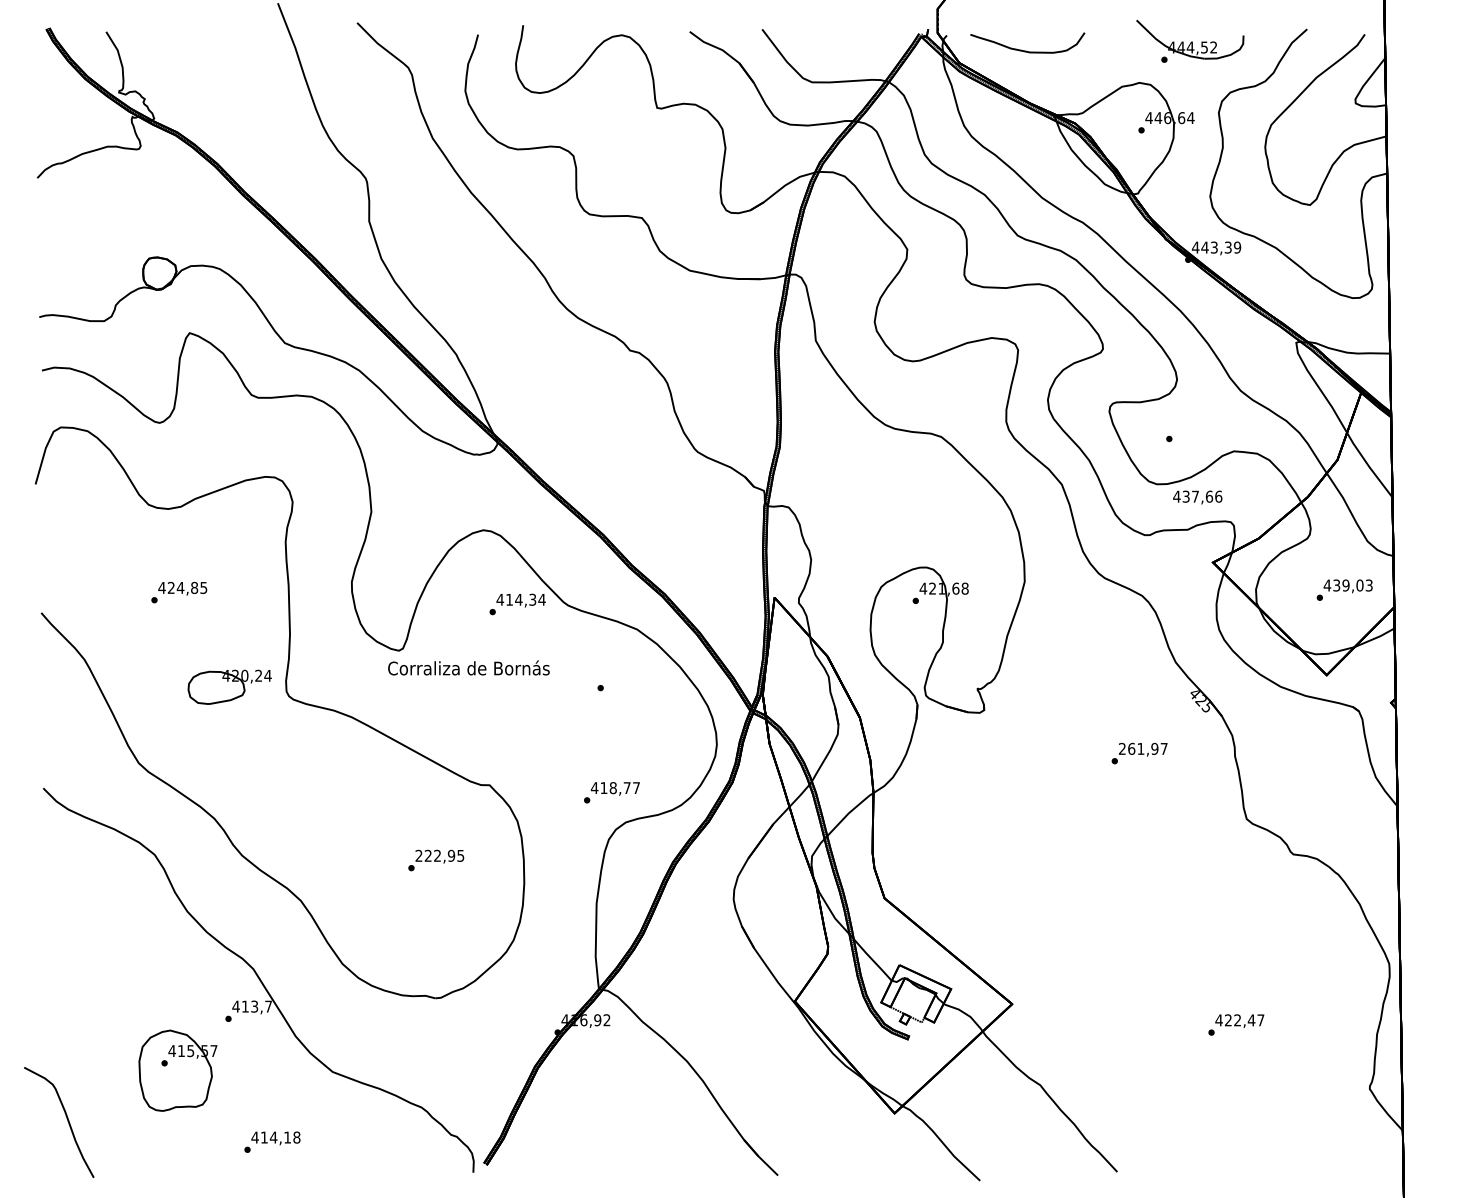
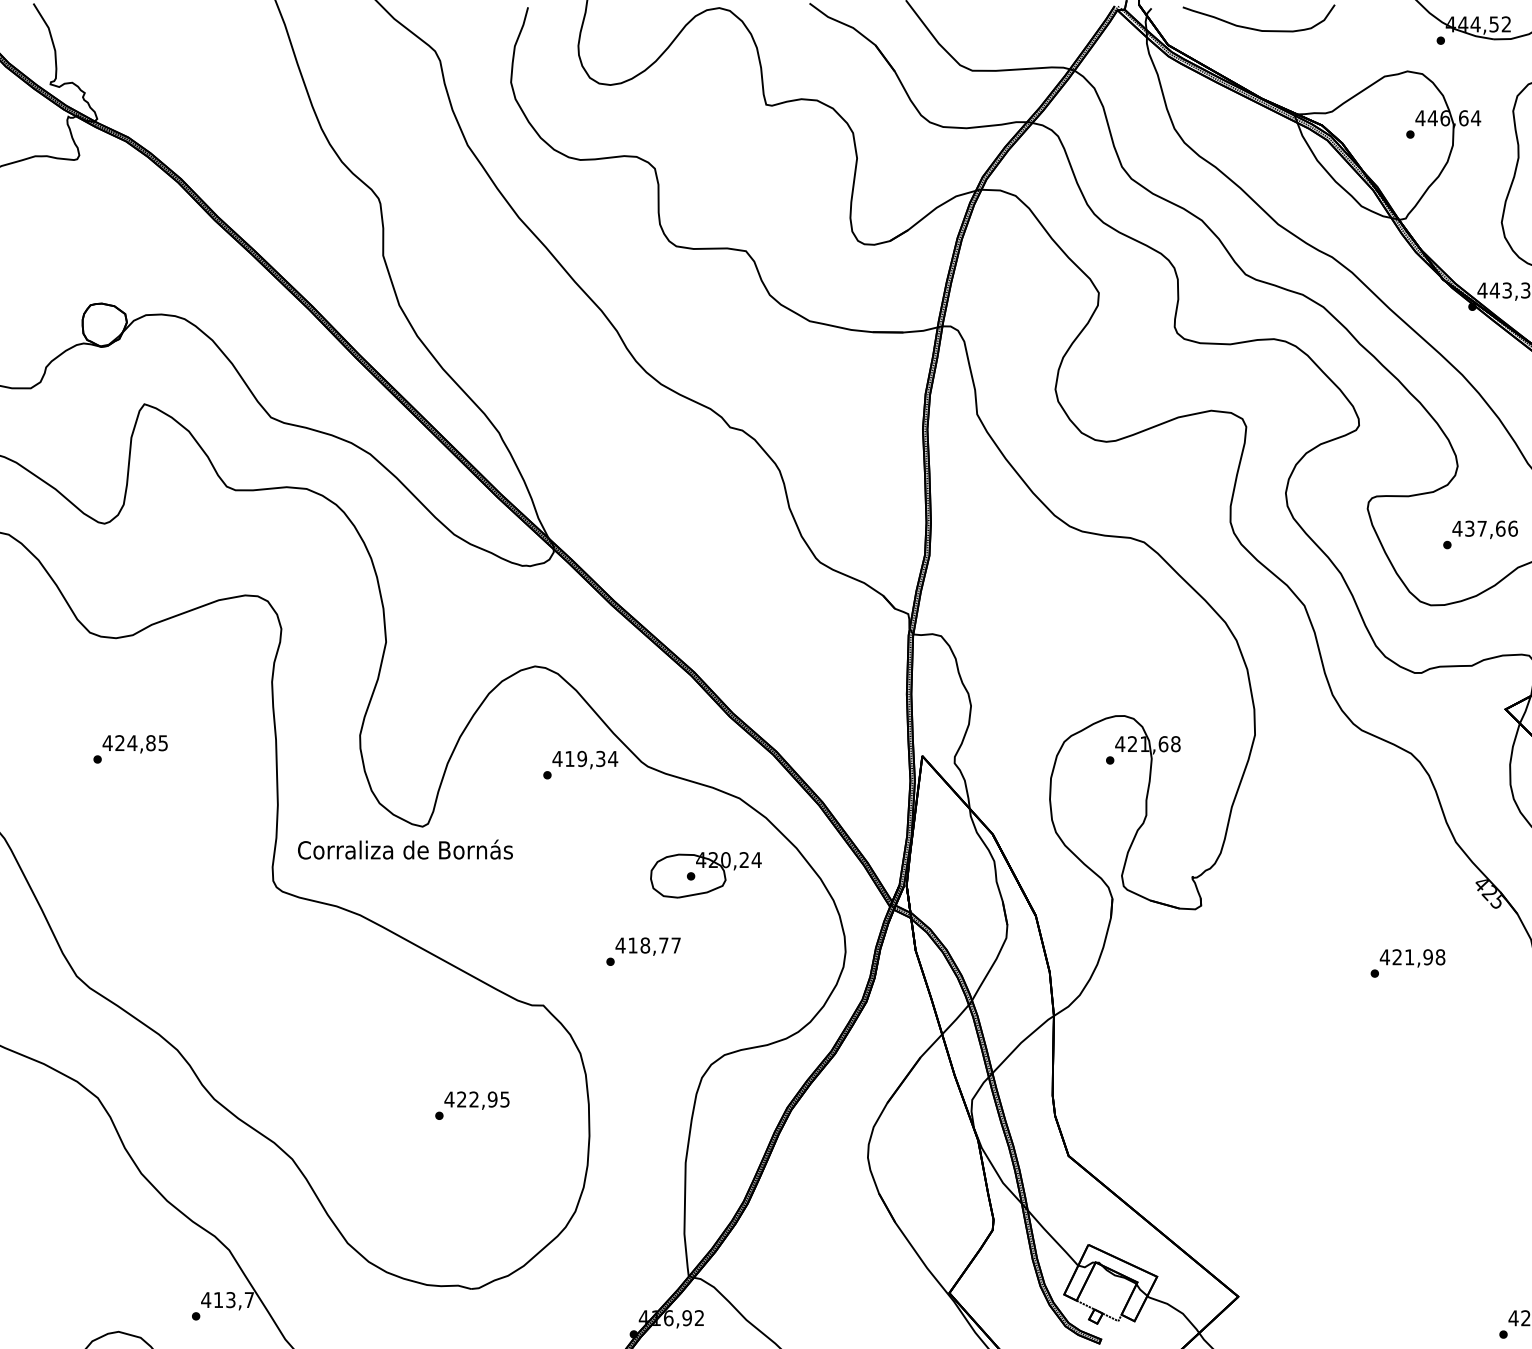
text: (1197, 497) -> (1484, 529), moved
text: (518, 599) -> (581, 758), 414,34 -> 419,34
text: (468, 667) -> (404, 848), moved
part: (229, 686) -> (705, 874), moved
text: (1142, 748) -> (1411, 956), 261,97 -> 421,98
text: (611, 792) -> (642, 951), moved
text: (418, 855) -> (448, 1099), 222,95 -> 422,95

